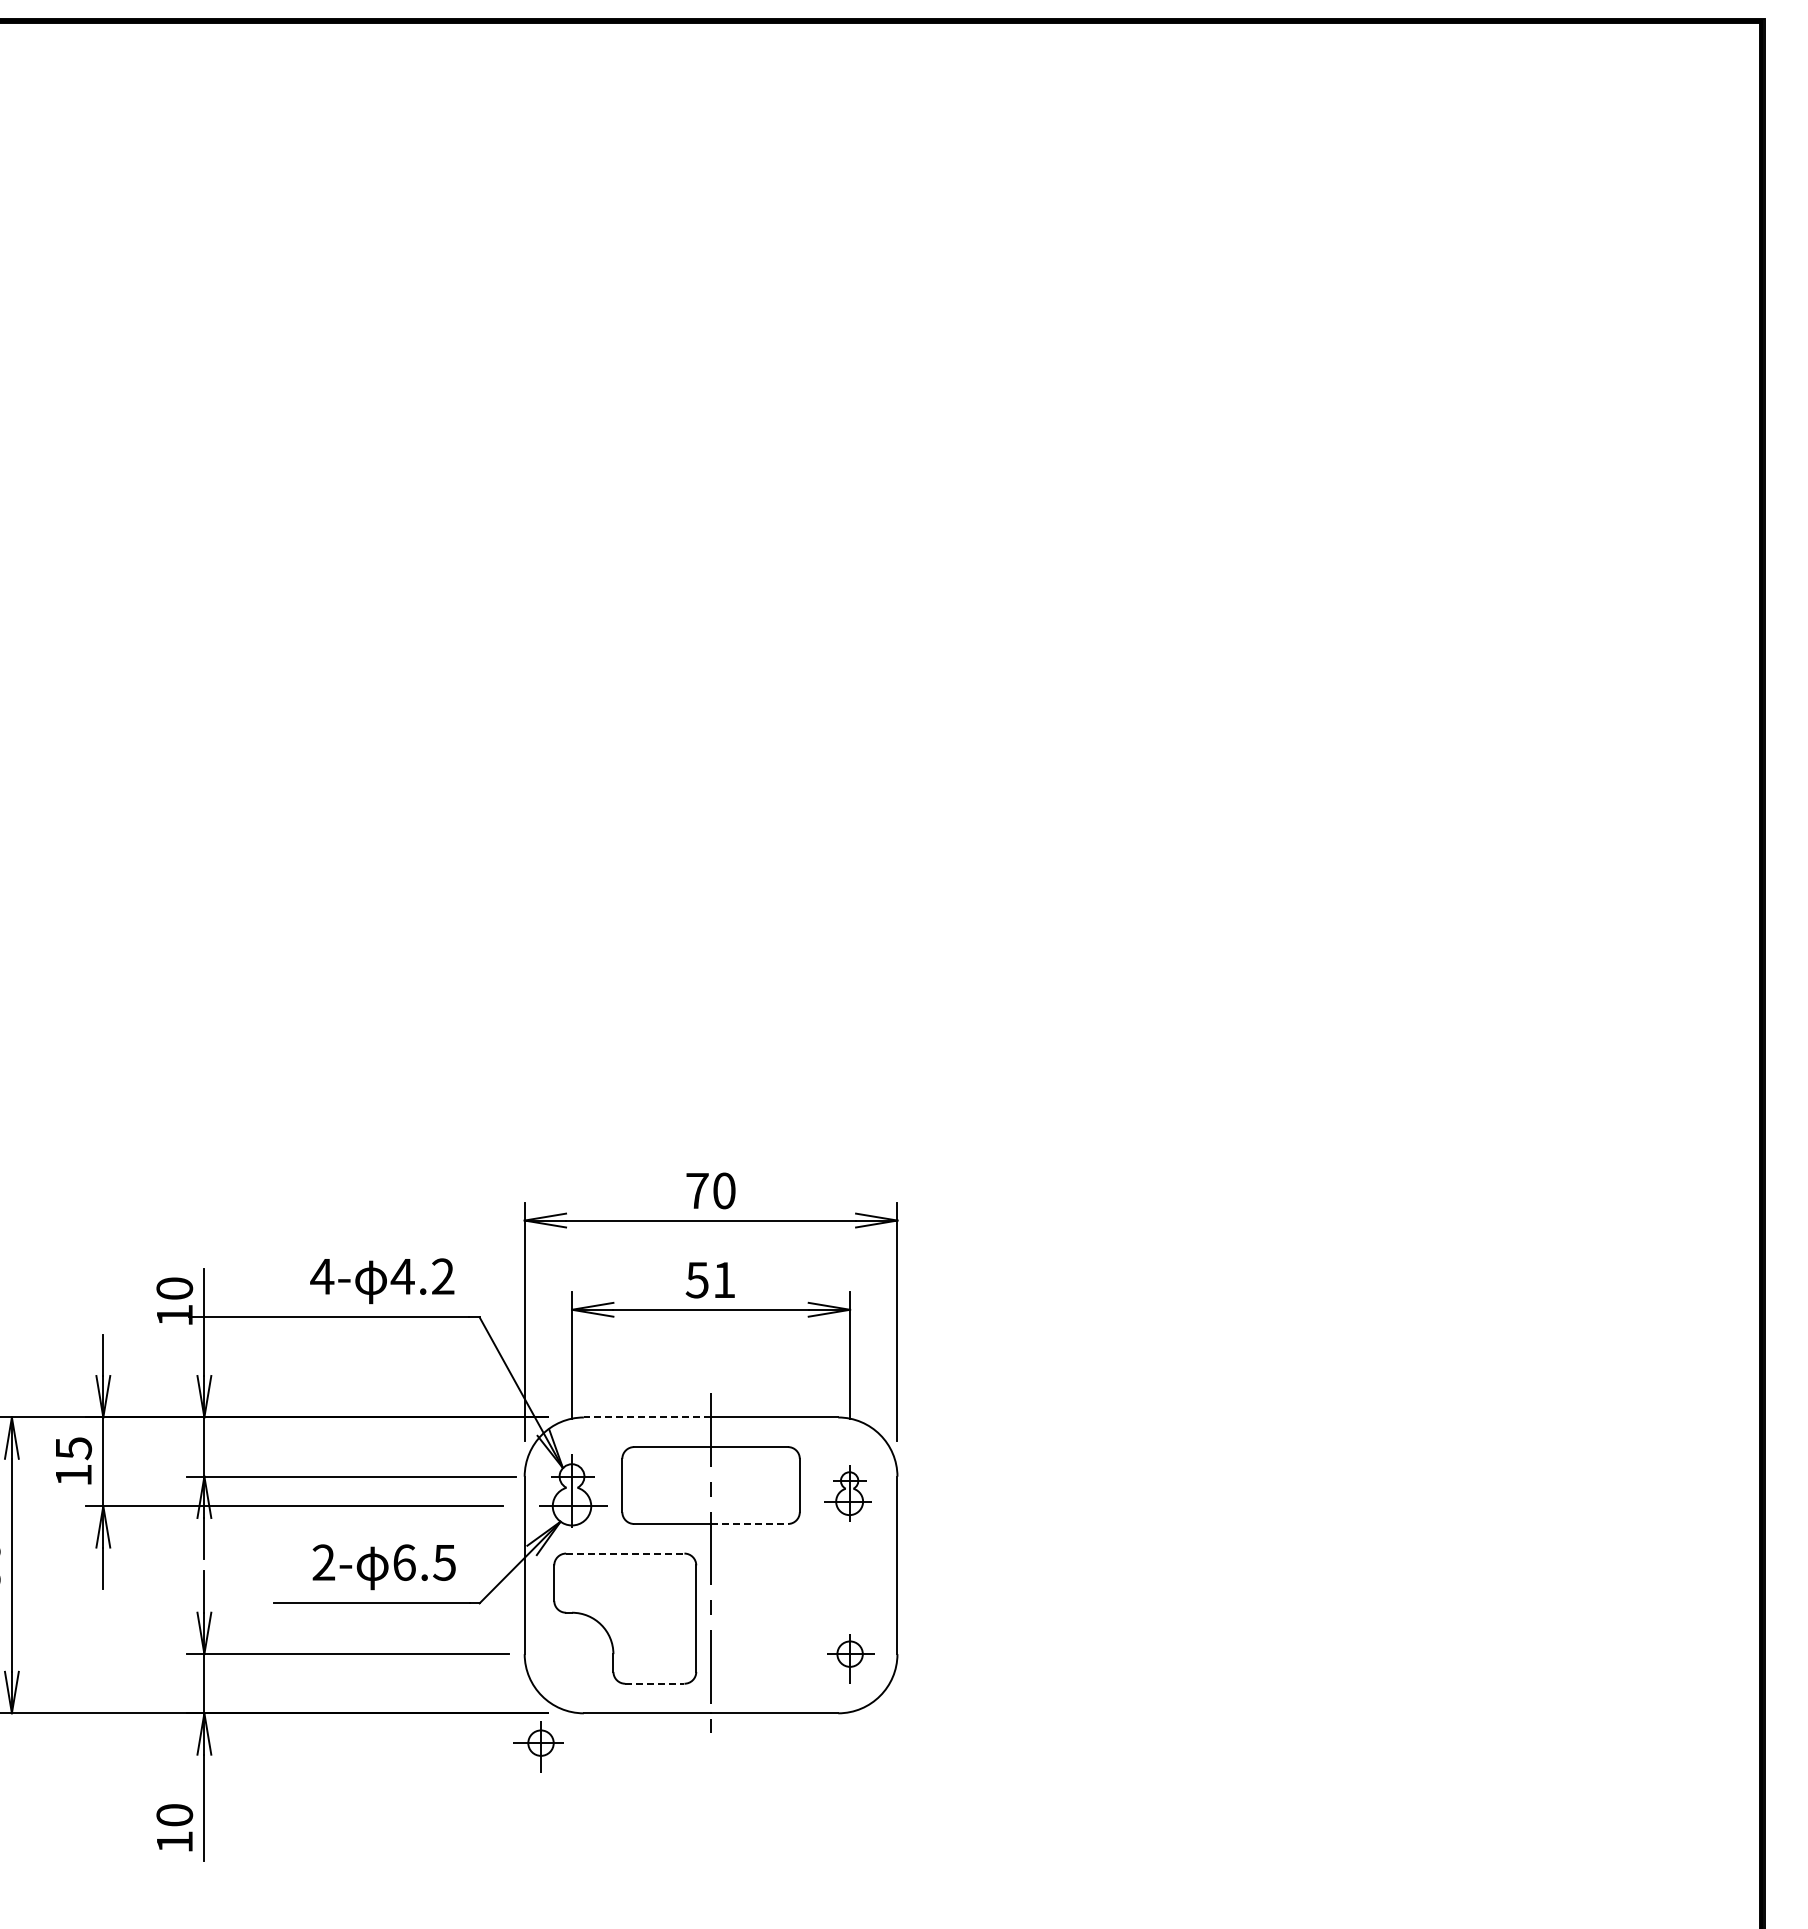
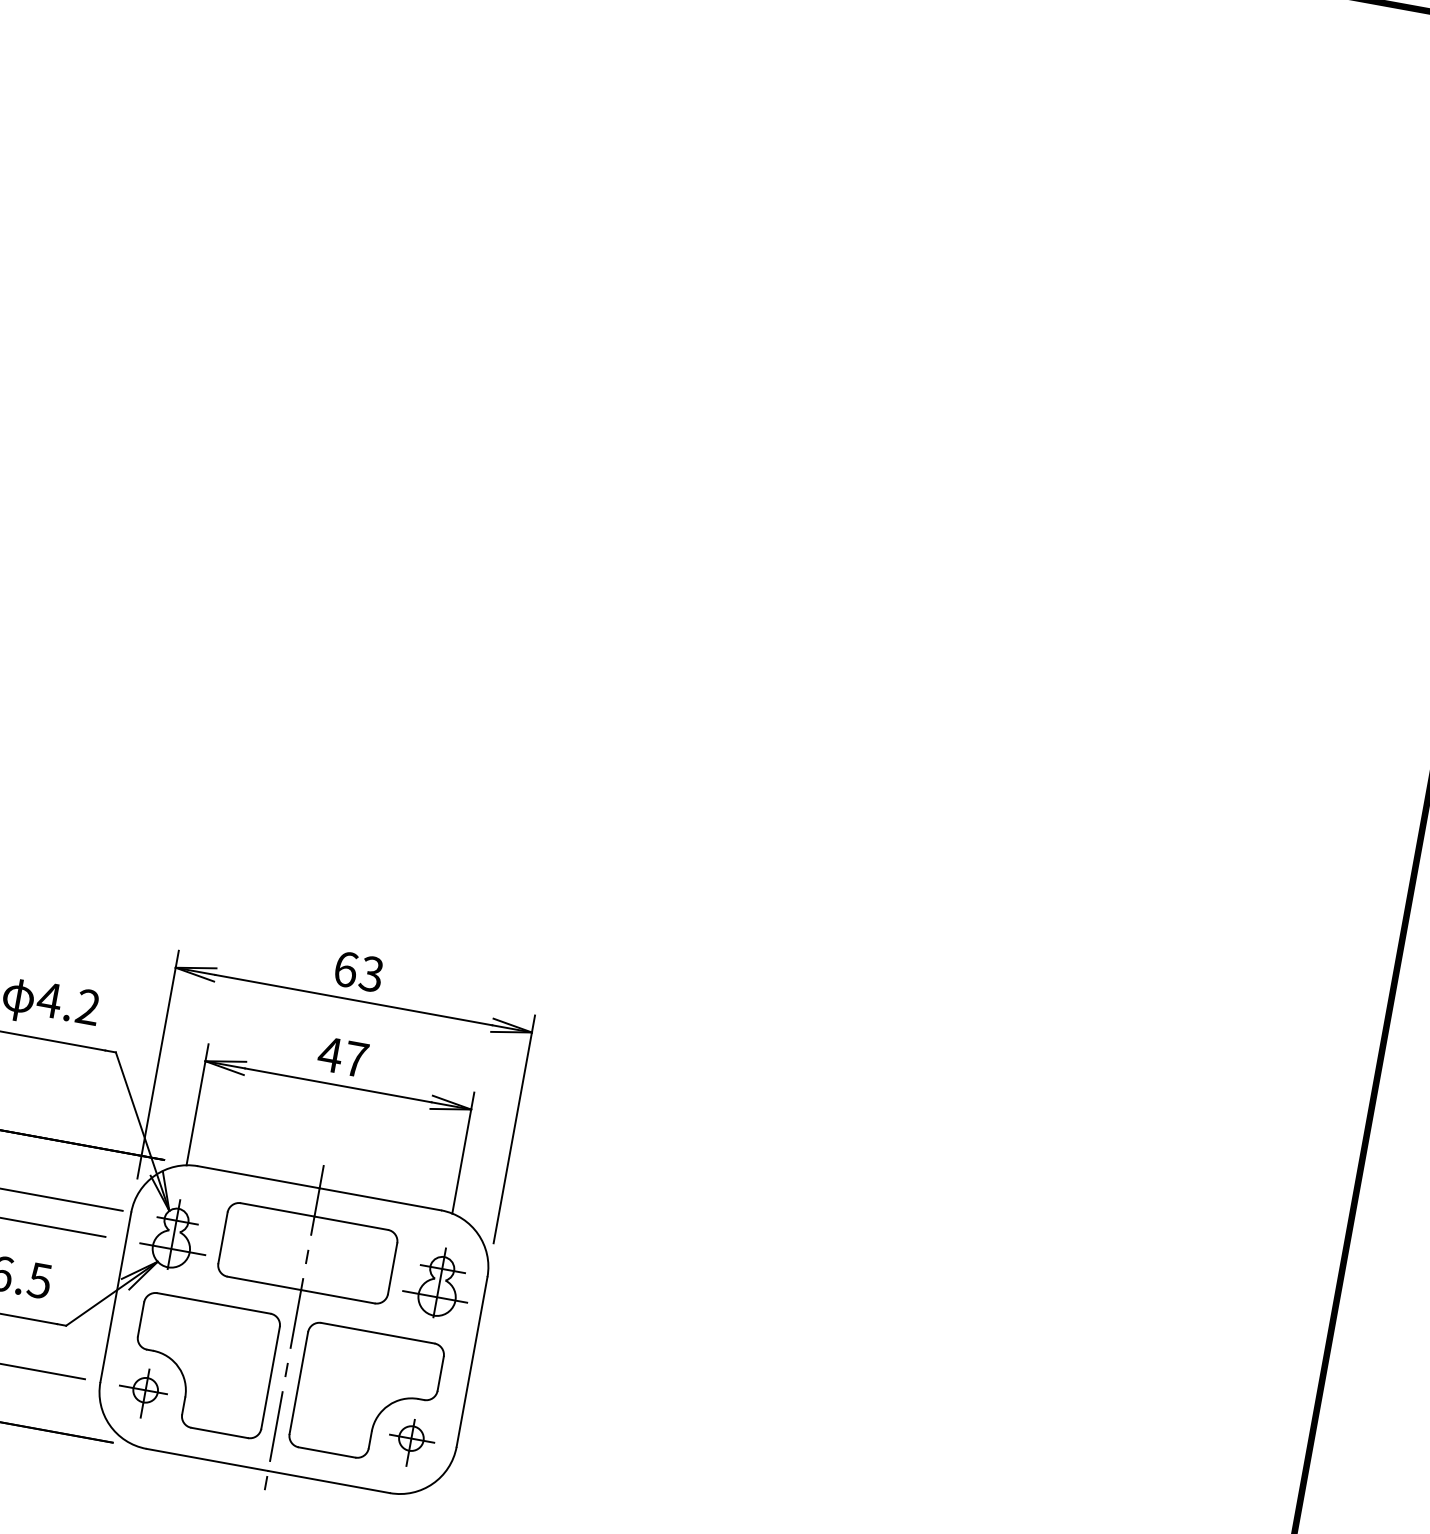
text: (710, 1190) -> (358, 971), 70 -> 63
text: (710, 1280) -> (342, 1057), 51 -> 47
line: (647, 1417) -> (258, 1177), dashed -> solid
part: (848, 1490) -> (438, 1281), size x1.43
line: (750, 1523) -> (338, 1296), dashed -> solid
line: (625, 1553) -> (214, 1303), dashed -> solid
part: (796, 1618) -> (366, 1395), added
line: (654, 1683) -> (219, 1432), dashed -> solid
part: (538, 1746) -> (142, 1393), moved

